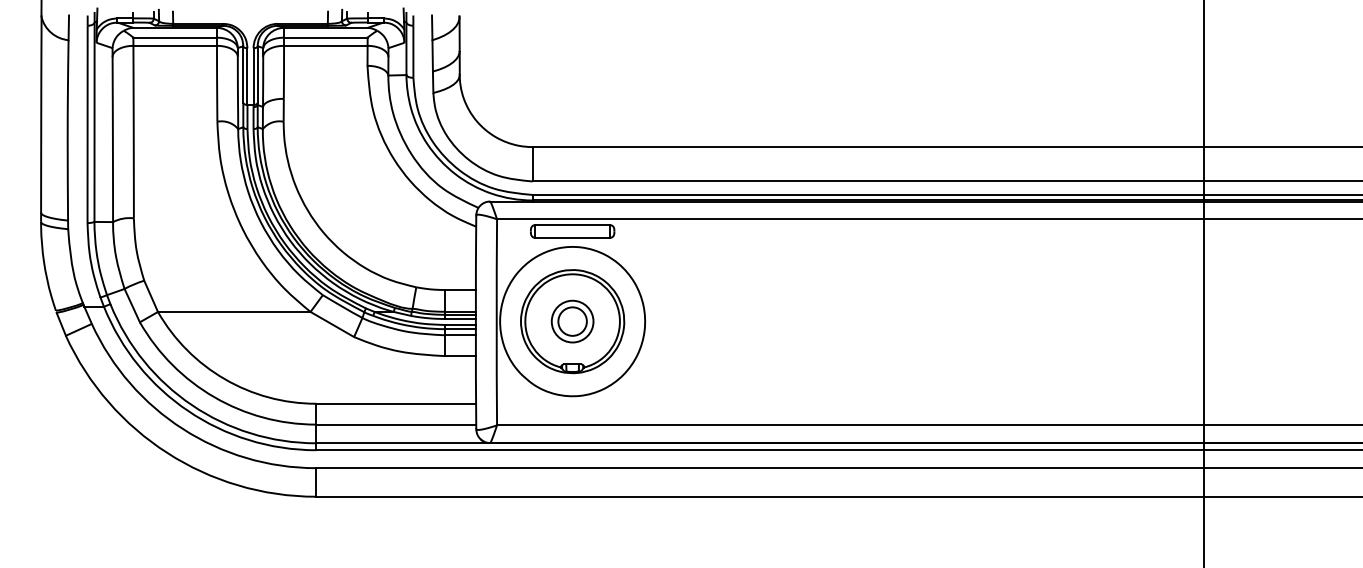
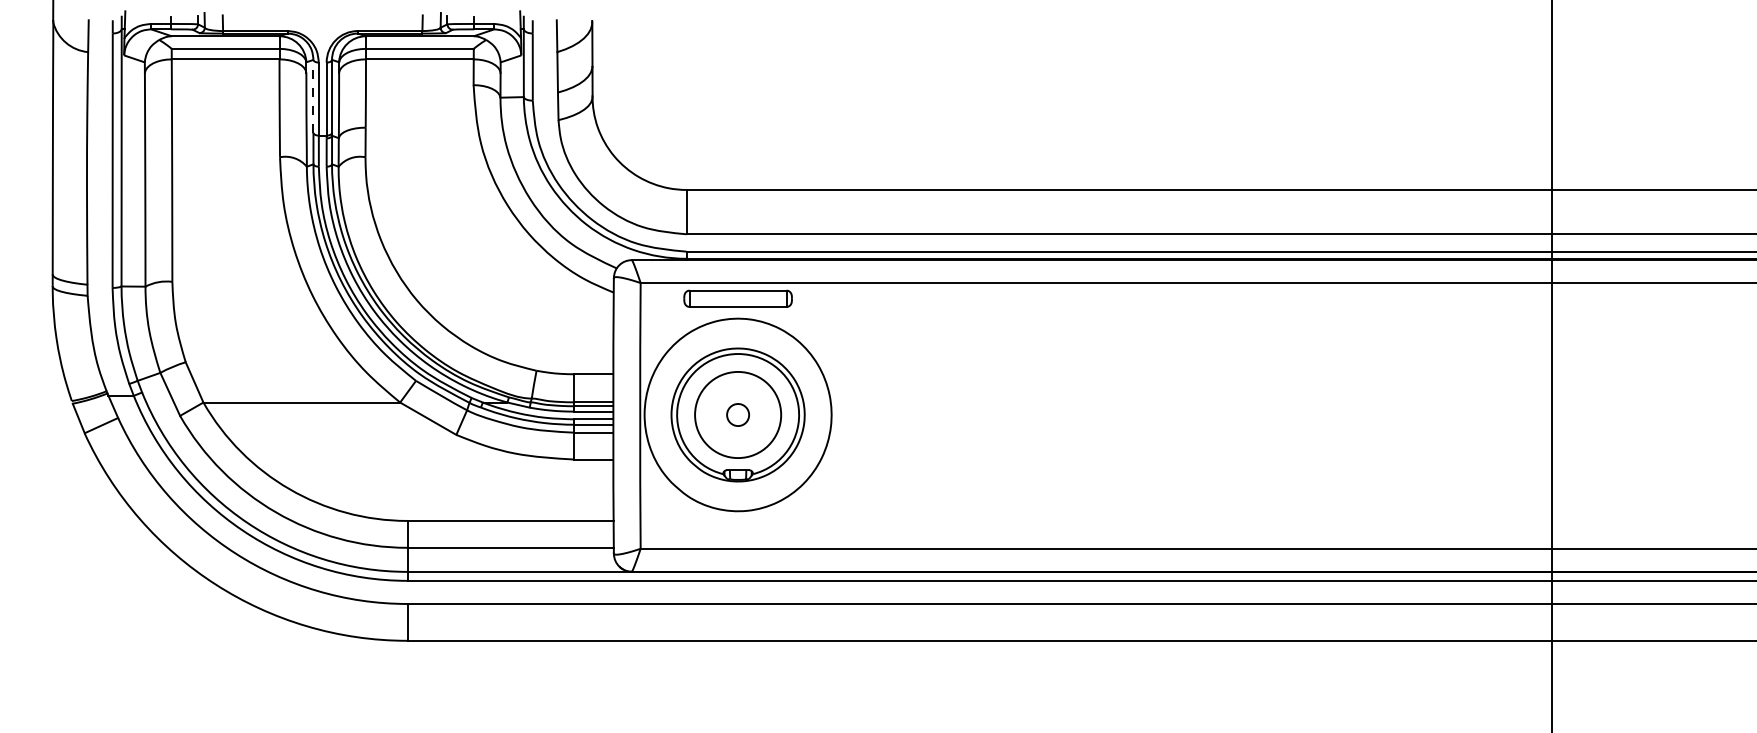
line: (243, 74) -> (313, 96), solid -> dashed
circle: (572, 321) -> (737, 414), size x0.6
circle: (572, 321) -> (738, 414), size x1.6

